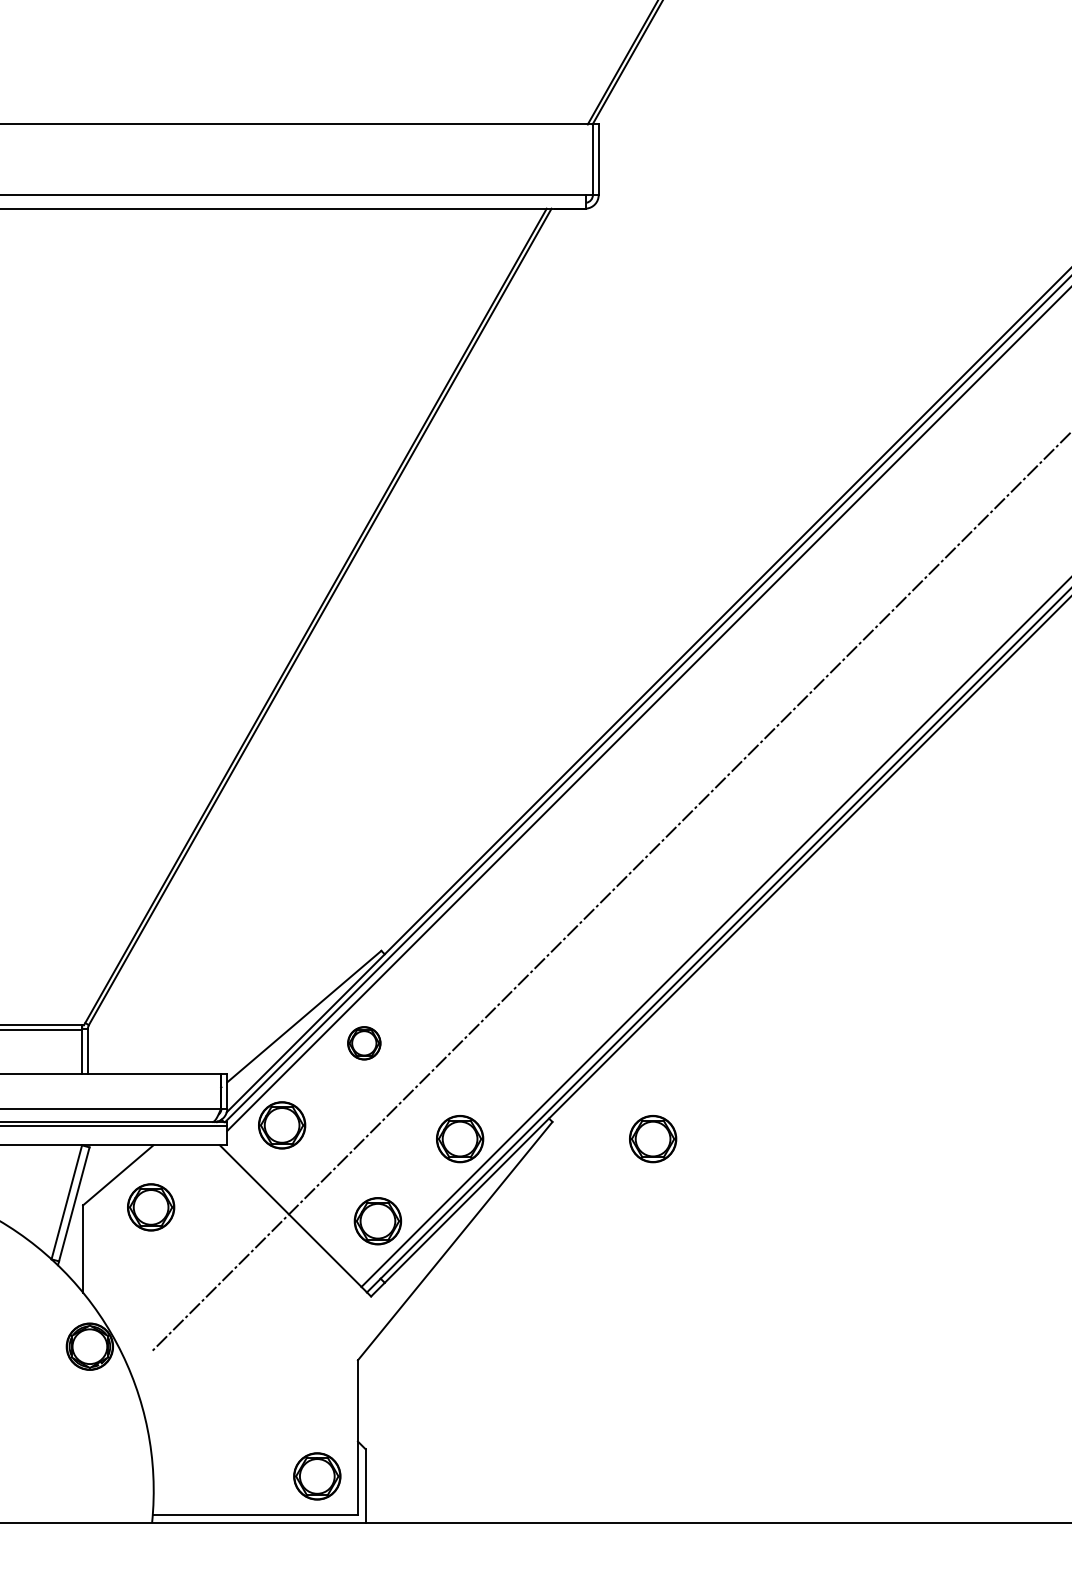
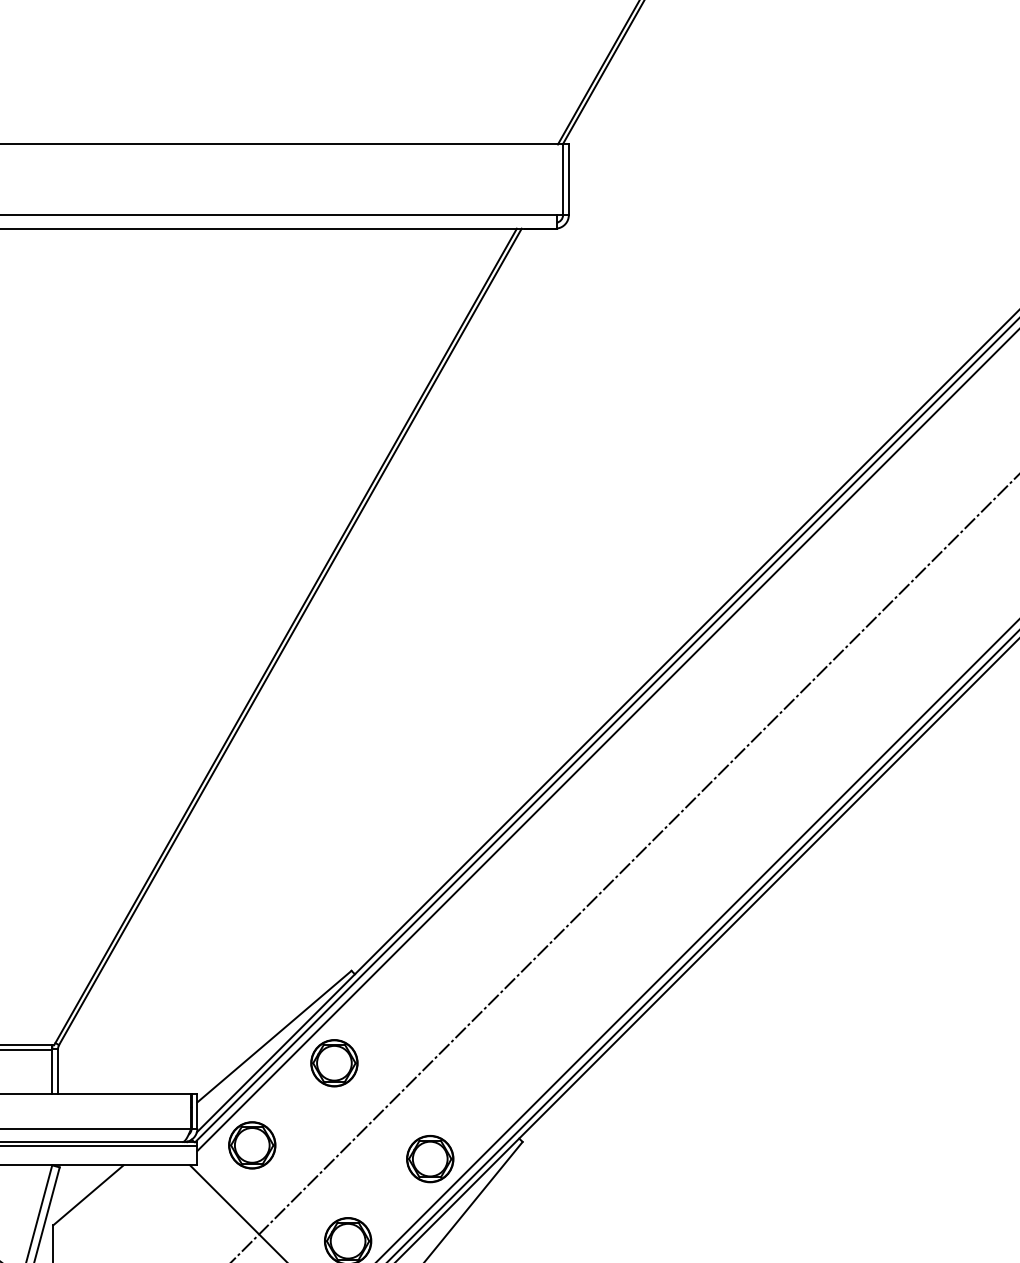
part: (364, 1043) -> (334, 1063), size x1.43
part: (653, 1139) -> (623, 1159), removed
part: (151, 1207) -> (121, 1227), removed

